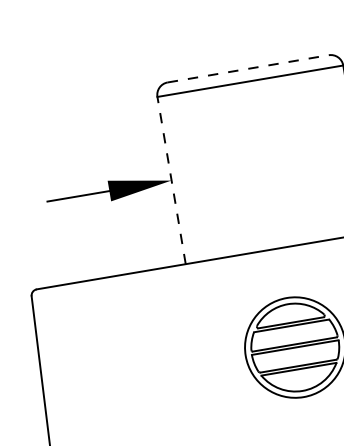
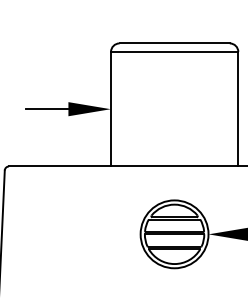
line: (249, 68) -> (175, 43), dashed -> solid
line: (172, 179) -> (111, 108), dashed -> solid

